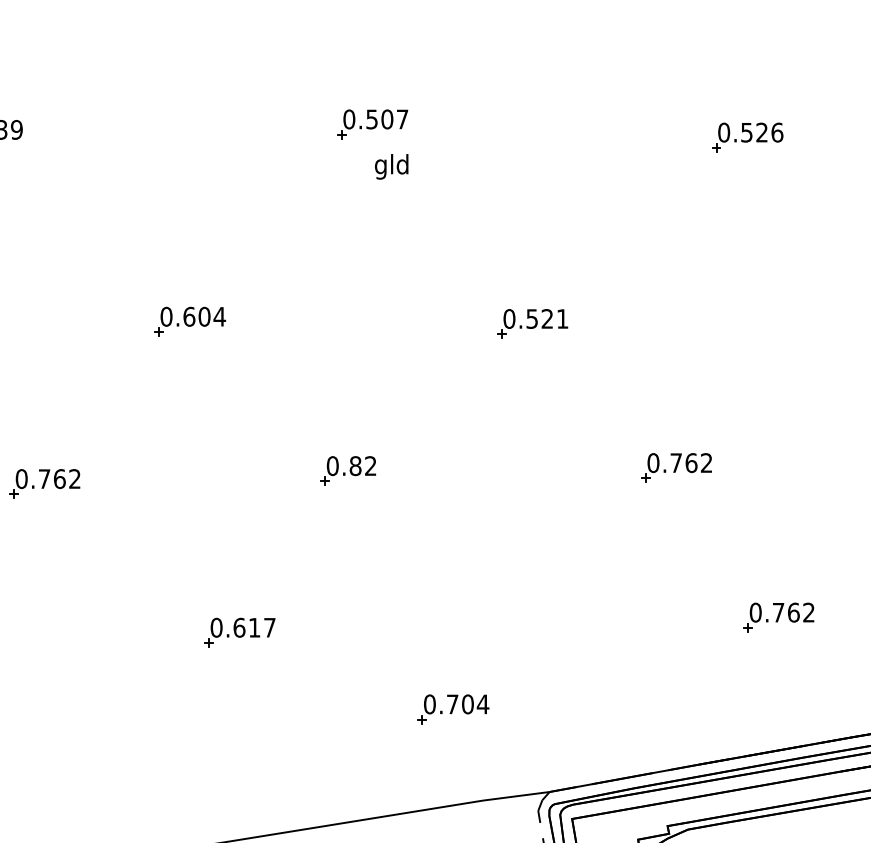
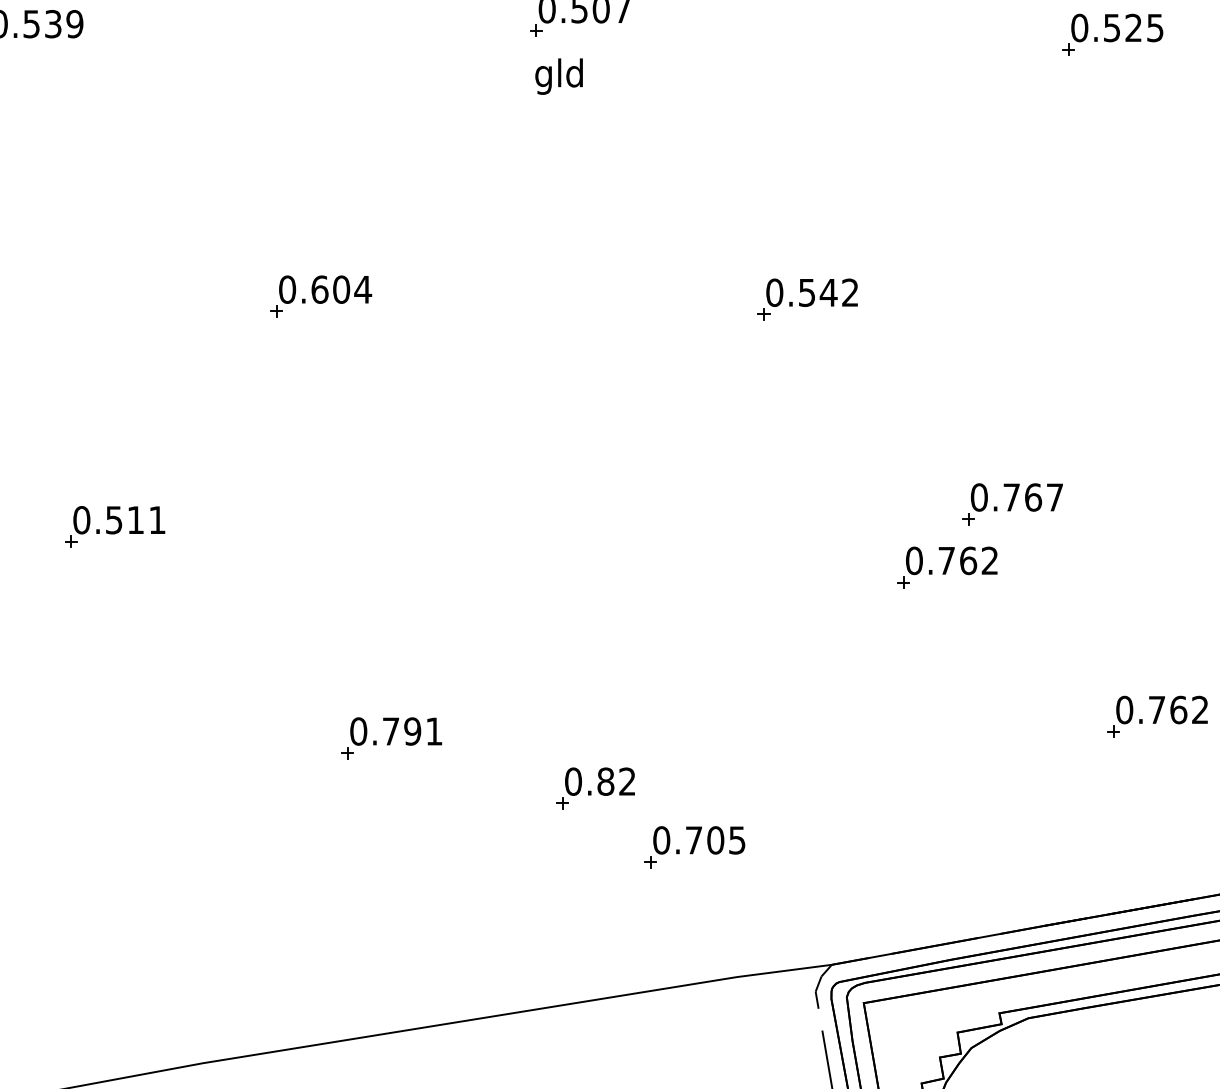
text: (777, 132) -> (1155, 27), 0.526 -> 0.525
text: (391, 166) -> (558, 76), moved
text: (554, 318) -> (838, 292), 0.521 -> 0.542
text: (706, 462) -> (1054, 496), 0.762 -> 0.767
part: (347, 470) -> (594, 787), moved
text: (59, 479) -> (135, 520), 0.762 -> 0.511
part: (630, 512) -> (946, 567), added
text: (254, 627) -> (412, 731), 0.617 -> 0.791
text: (482, 704) -> (736, 840), 0.704 -> 0.705

